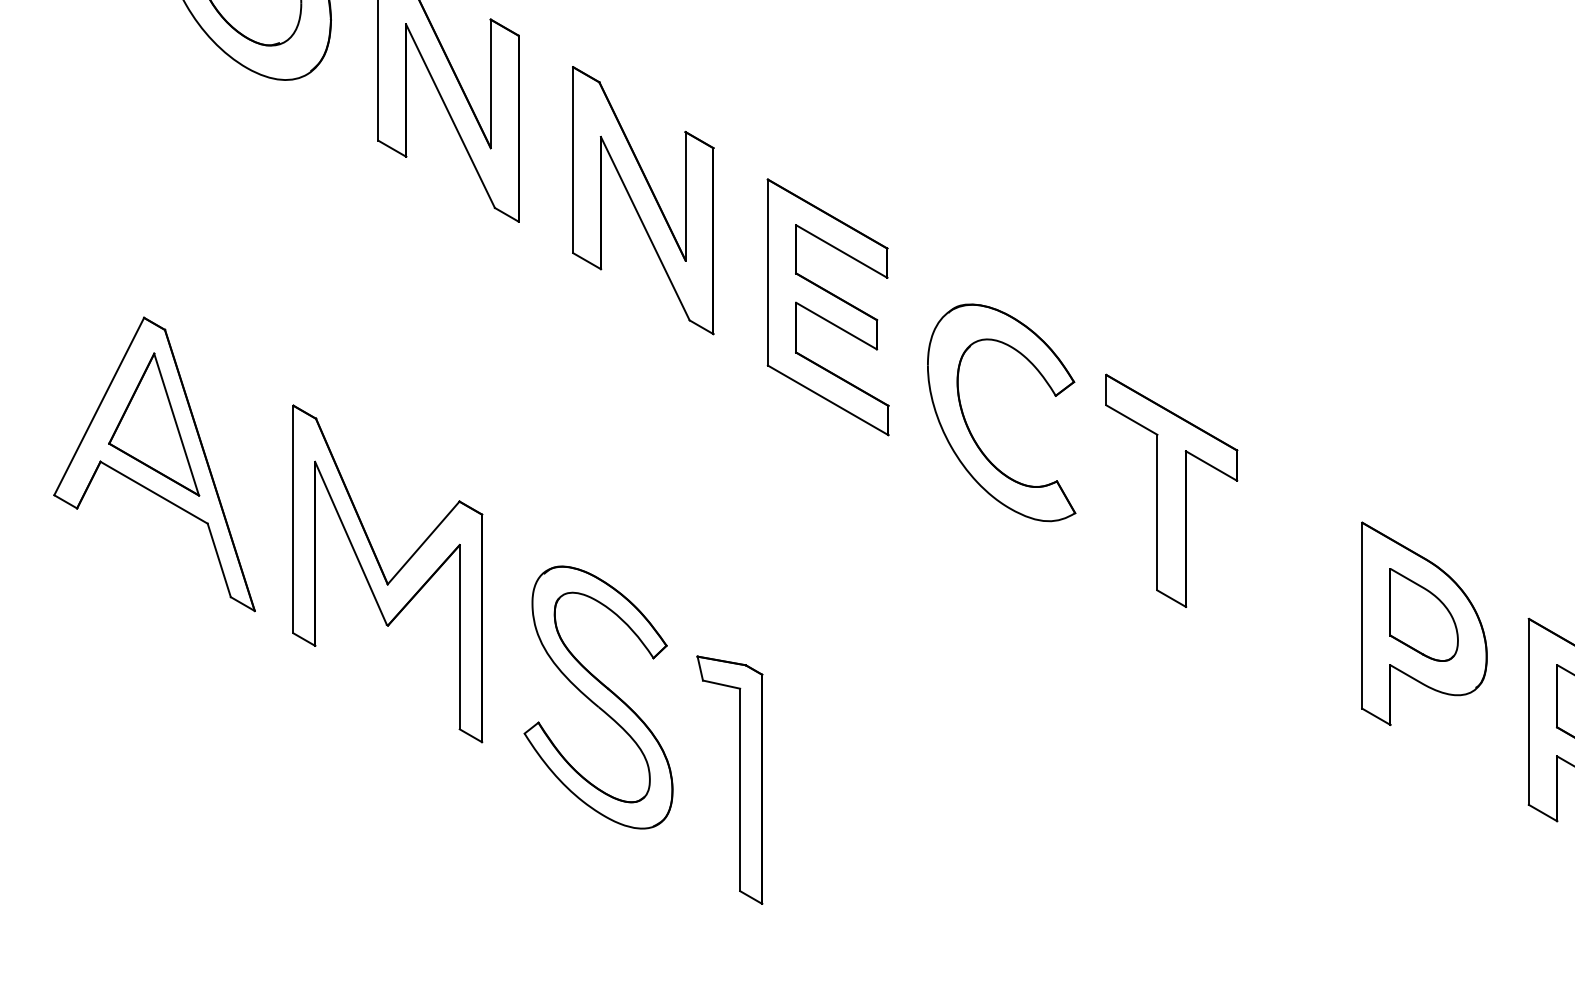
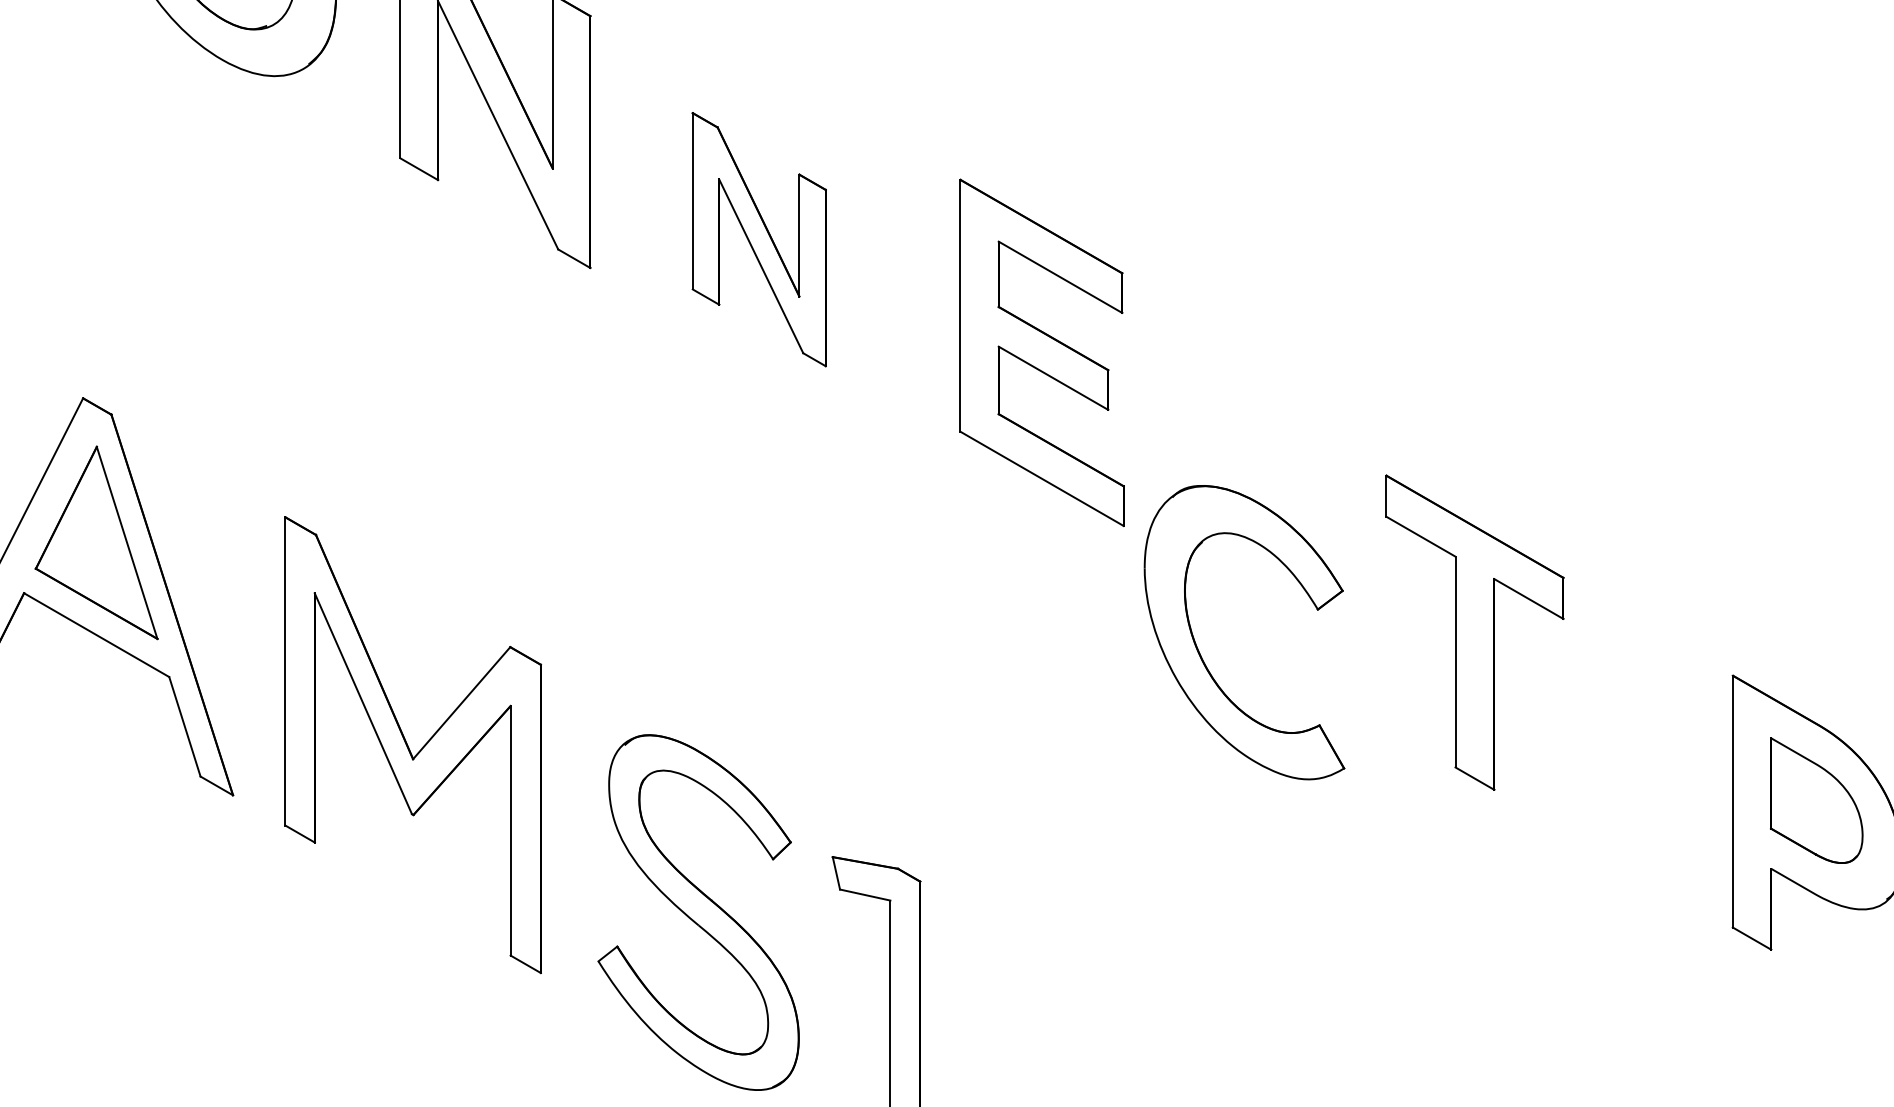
part: (643, 200) -> (759, 239), size x0.7
part: (827, 307) -> (1041, 353), moved
part: (968, 425) -> (1199, 649), moved

